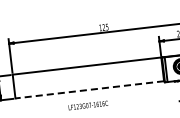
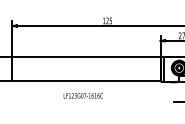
line: (89, 89) -> (86, 80), dashed -> solid

